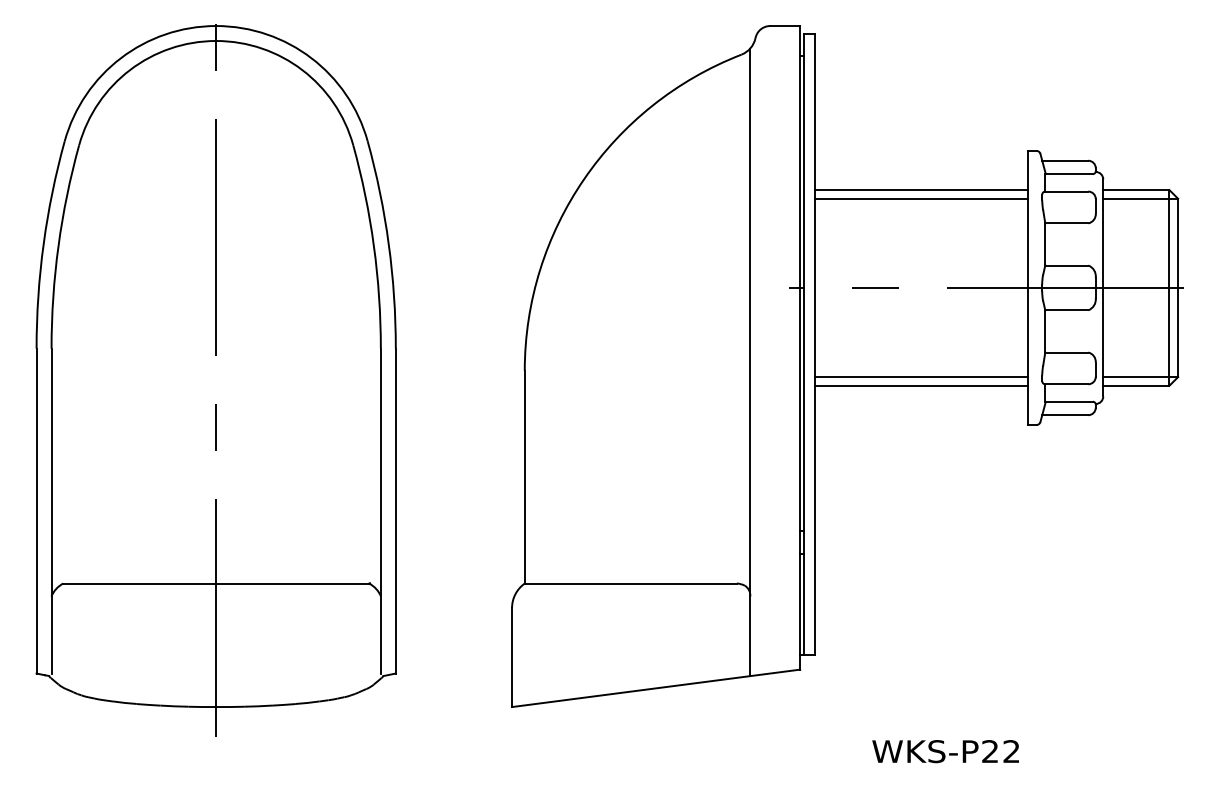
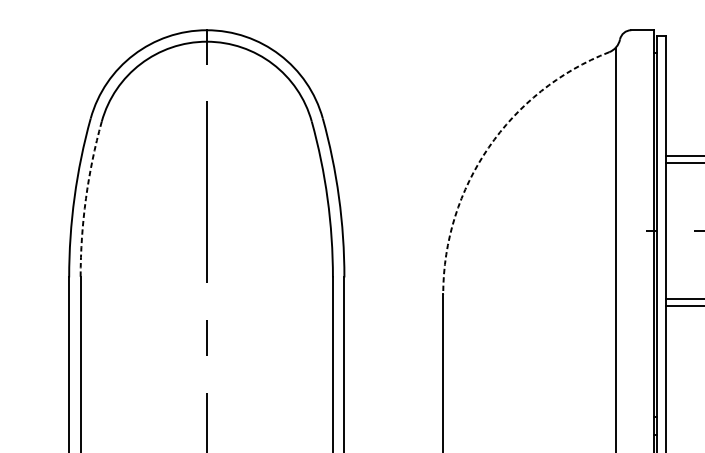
arc: (584, 179) -> (488, 147), solid -> dashed
arc: (58, 246) -> (85, 199), solid -> dashed

